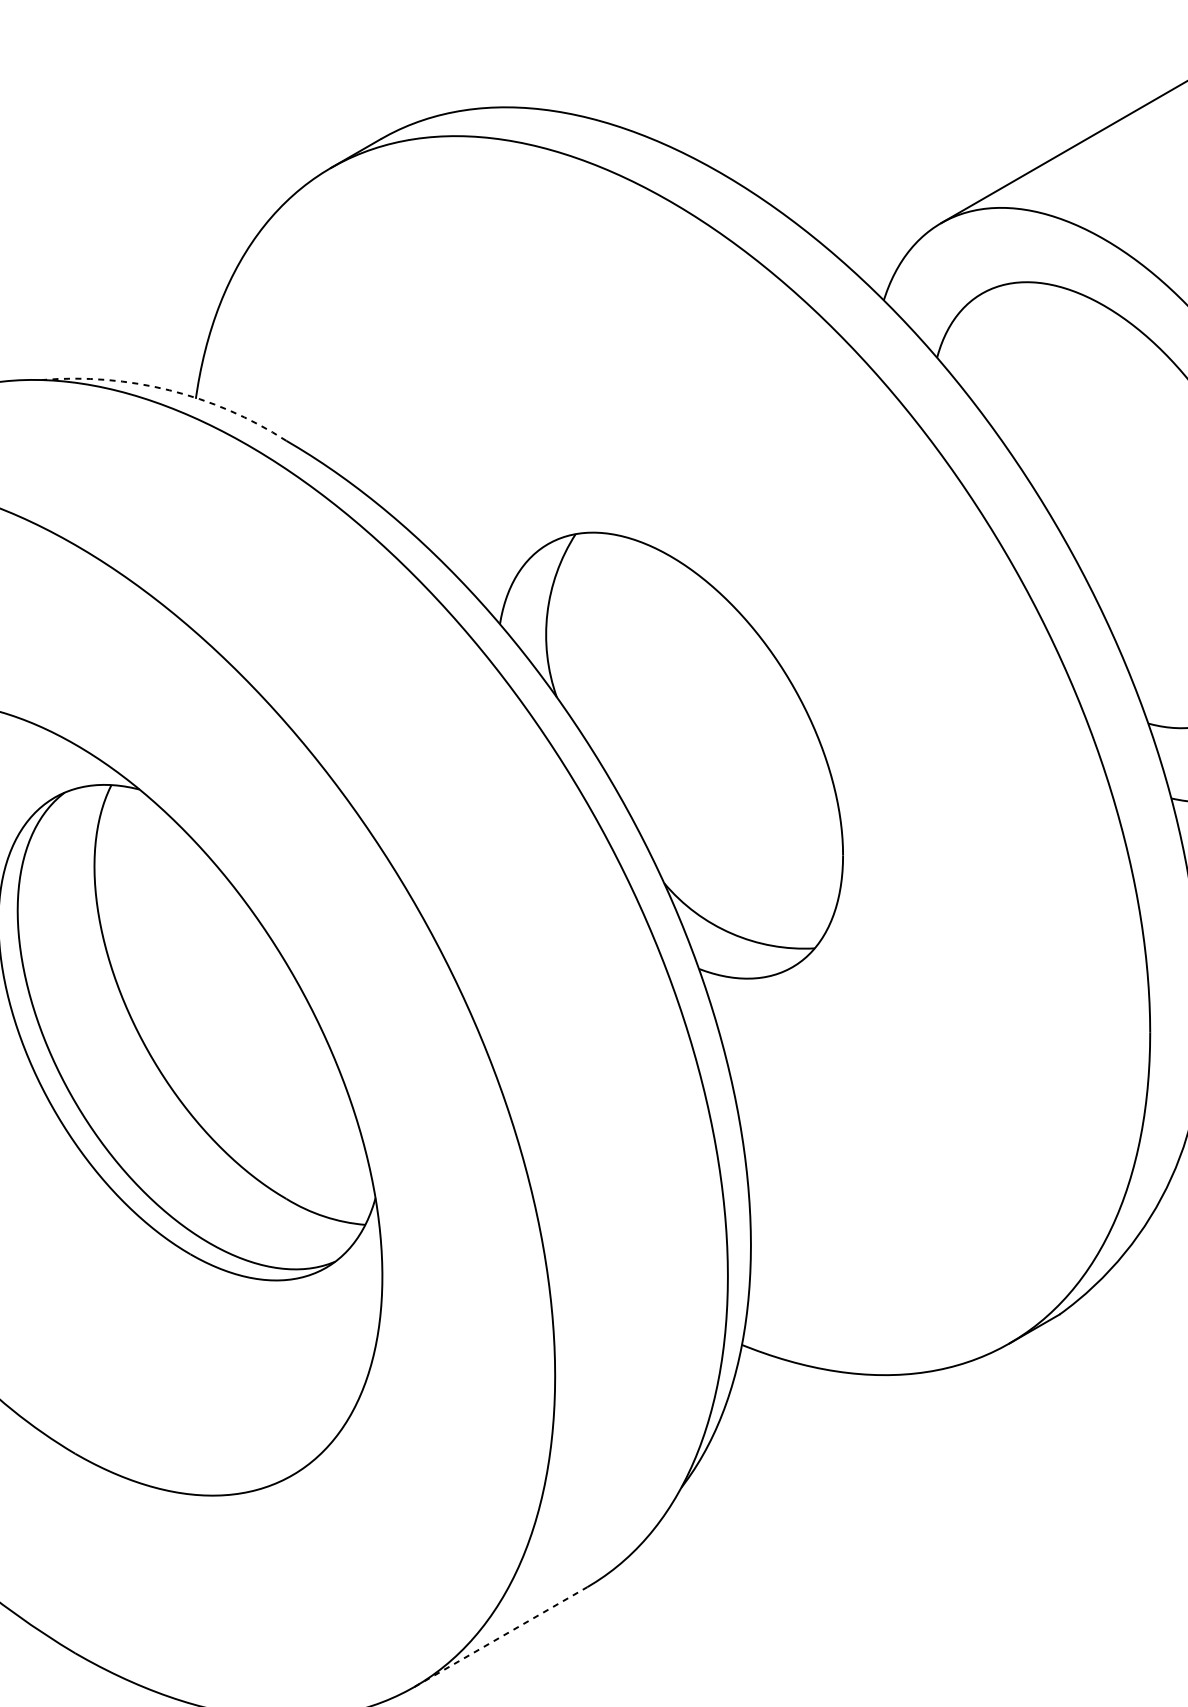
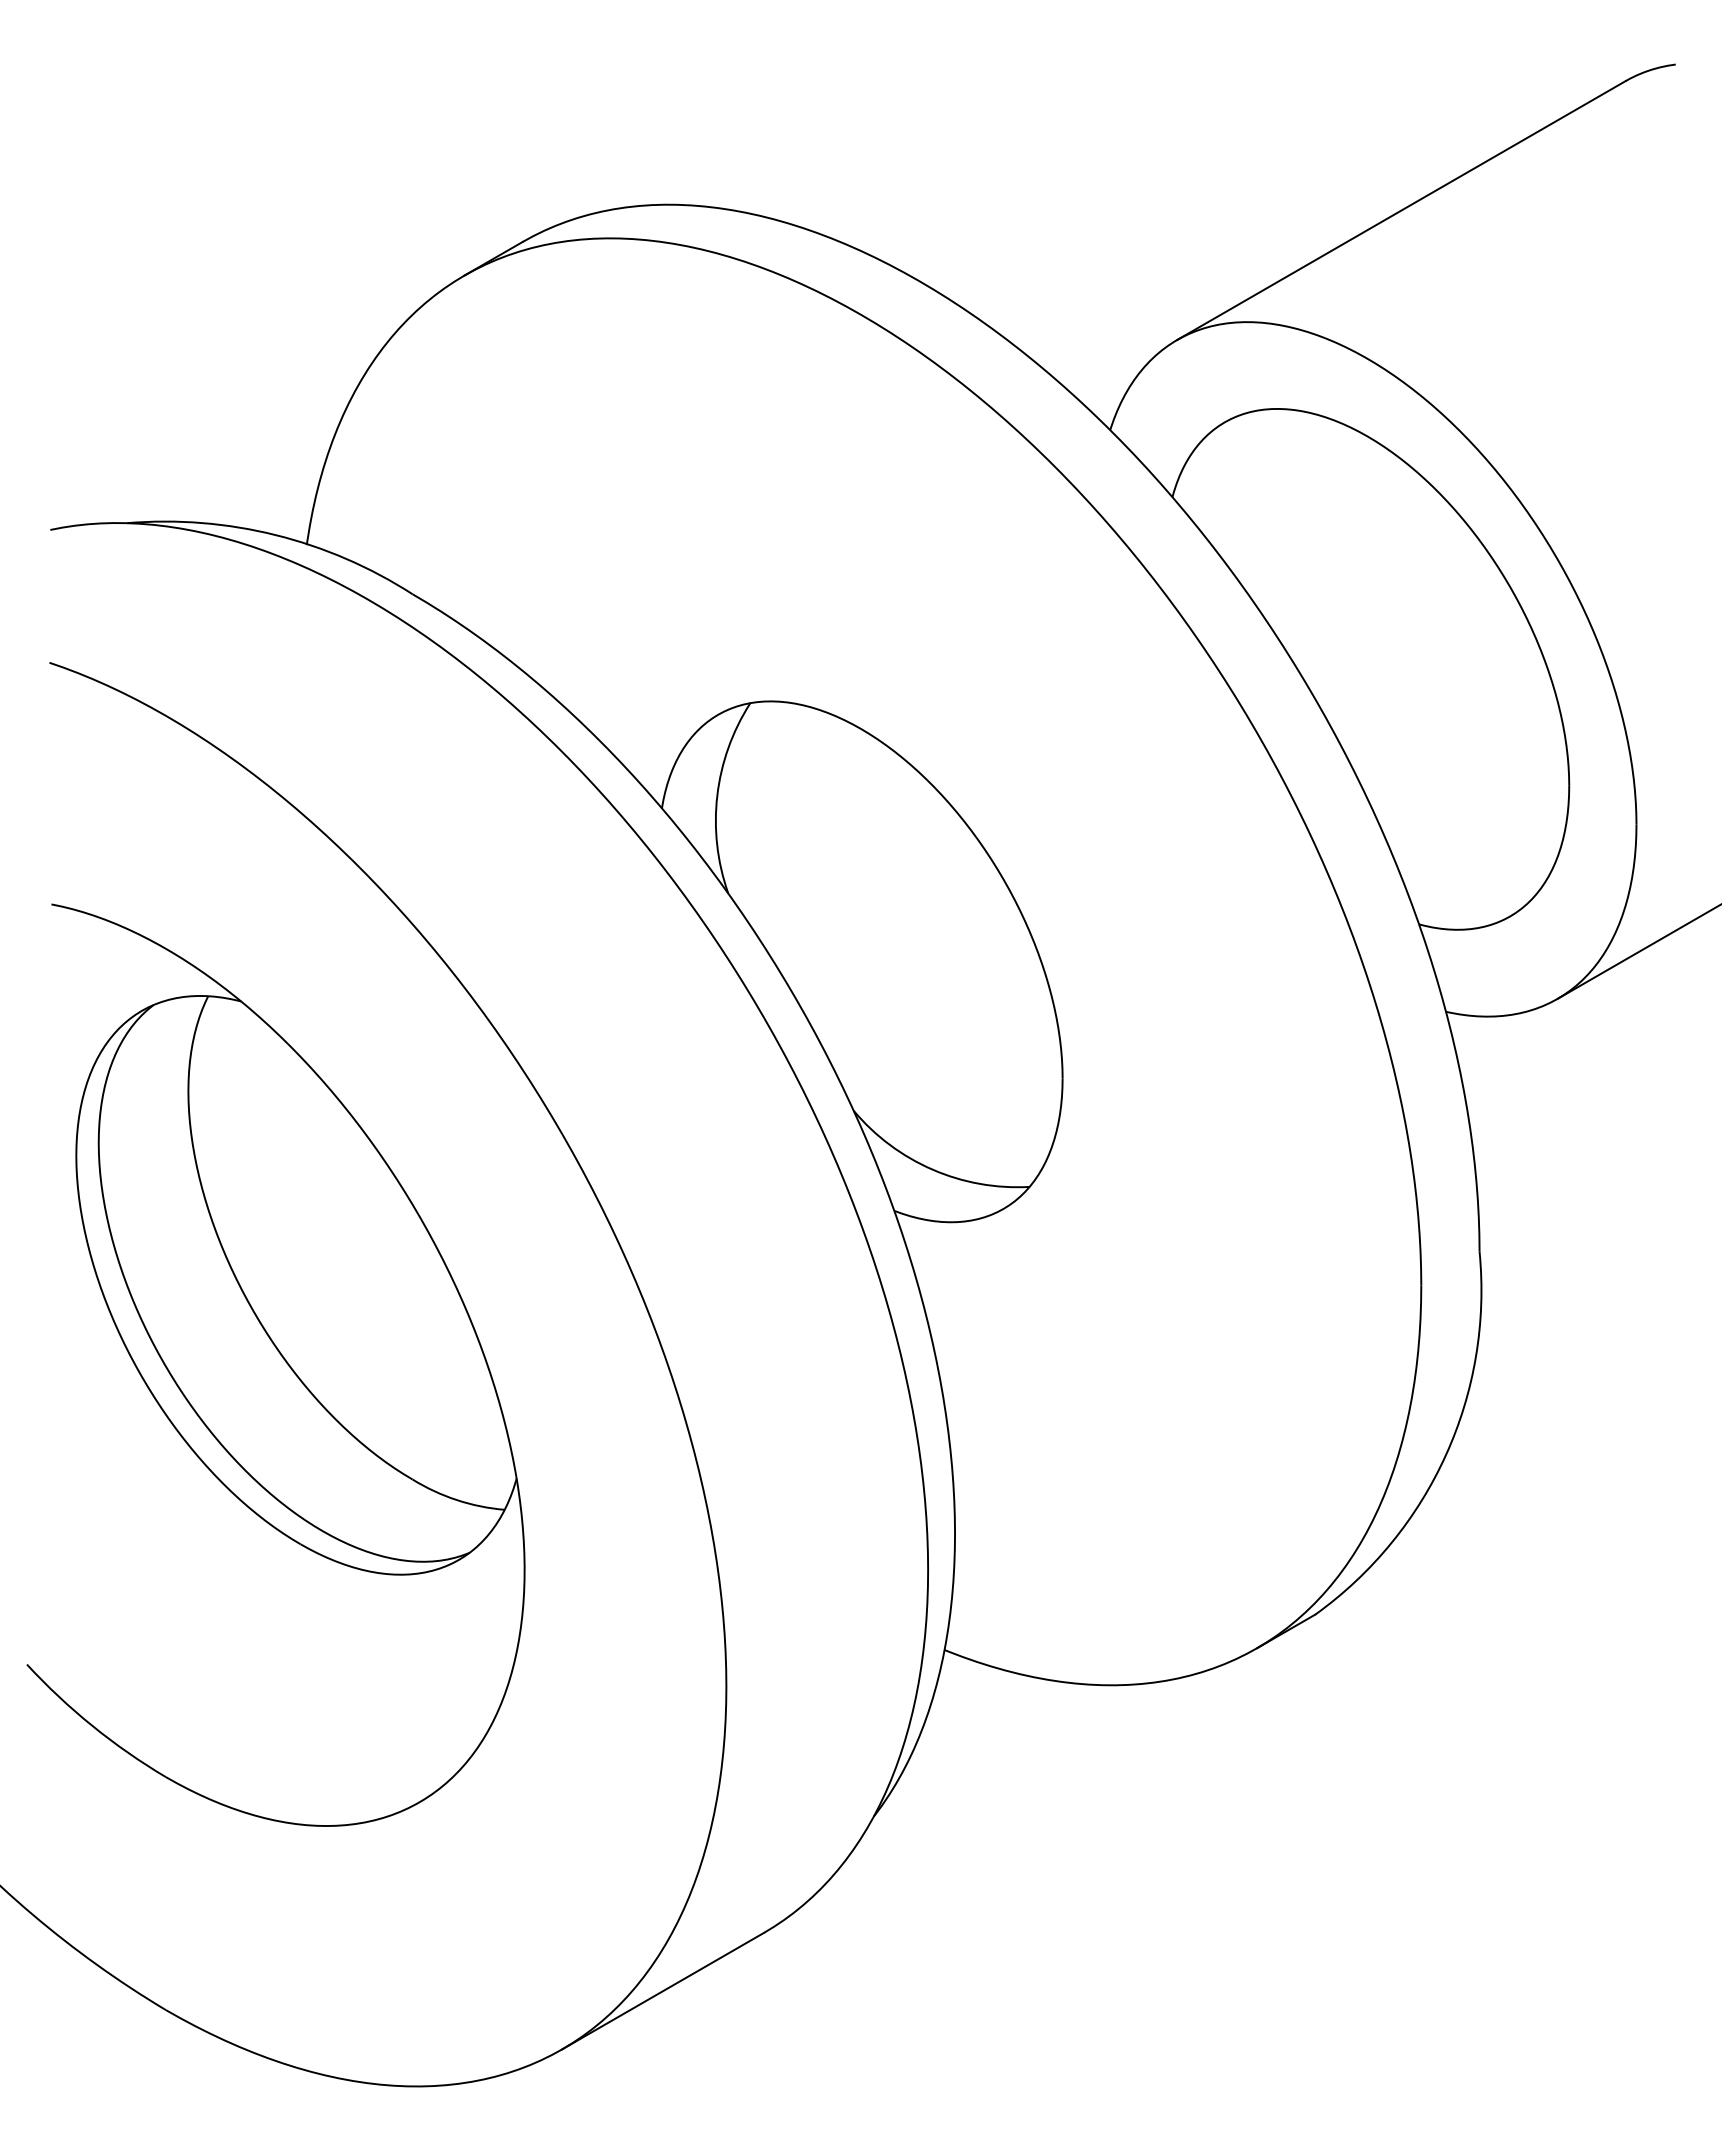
arc: (169, 390) -> (275, 535), dashed -> solid
line: (501, 1636) -> (663, 1990), dashed -> solid

